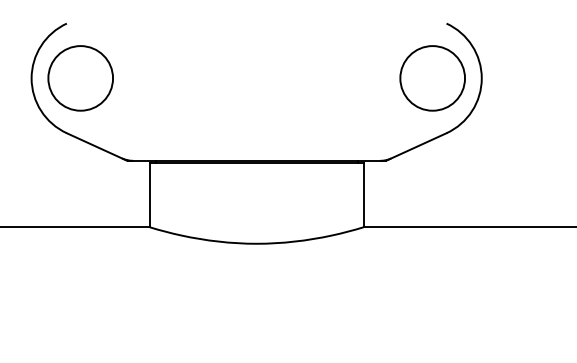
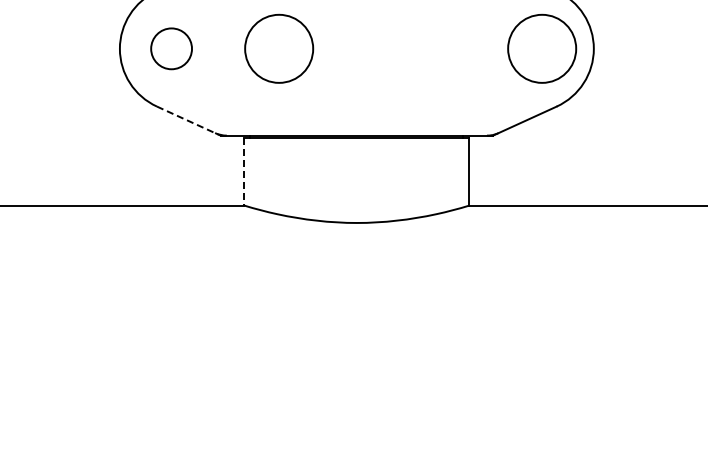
circle: (80, 78) -> (171, 48), size x0.6
circle: (183, 78) -> (279, 48), added
line: (96, 147) -> (188, 121), solid -> dashed
line: (149, 194) -> (244, 171), solid -> dashed

